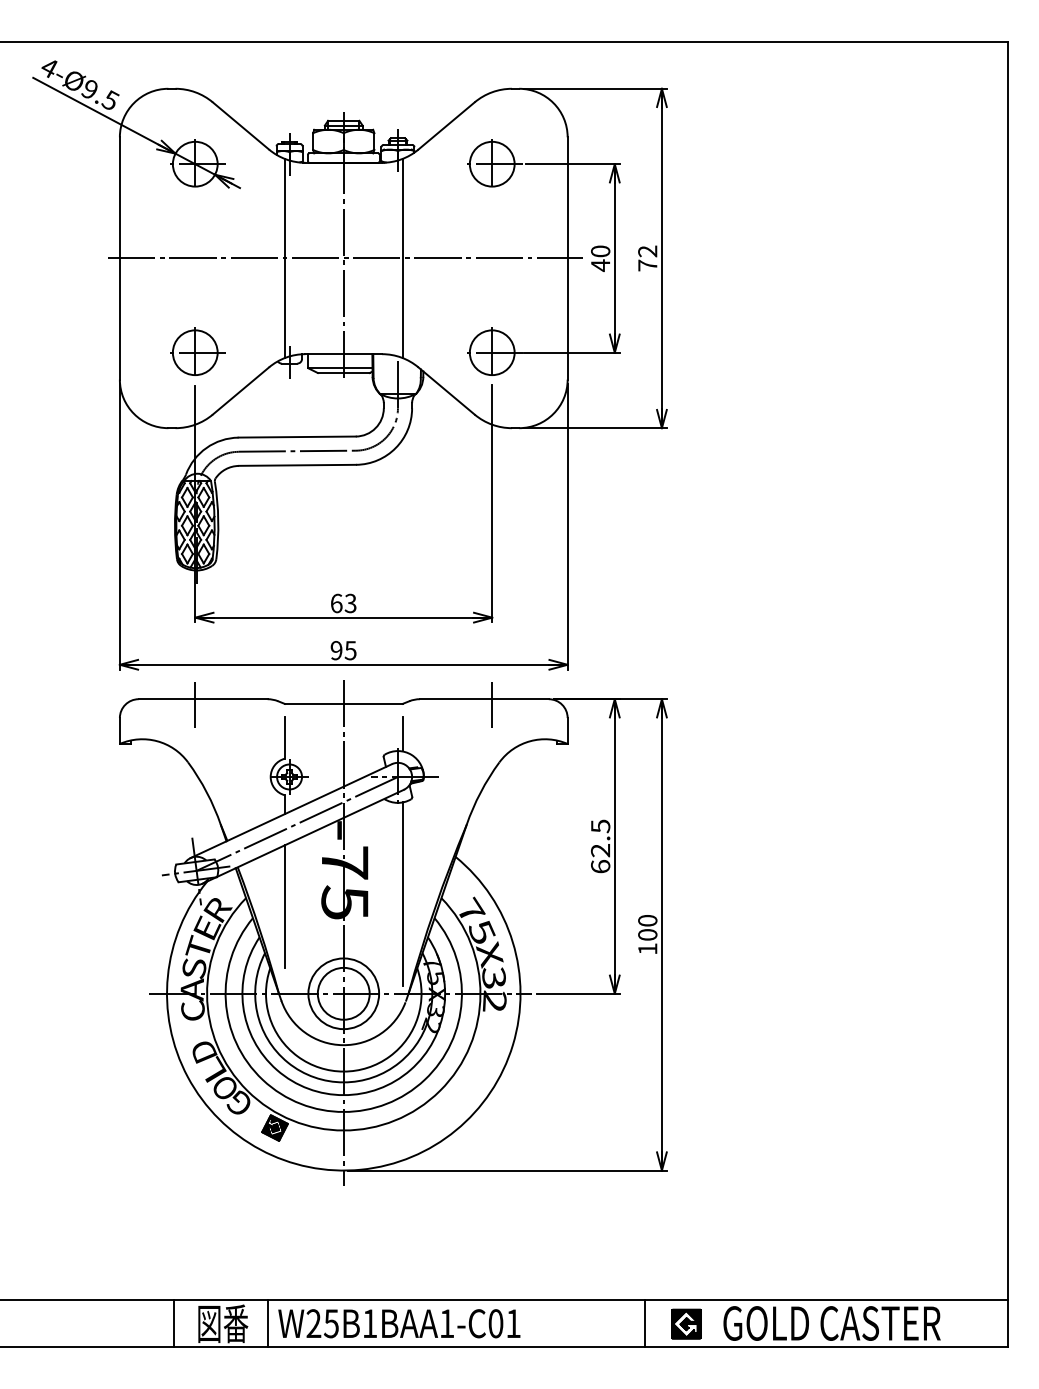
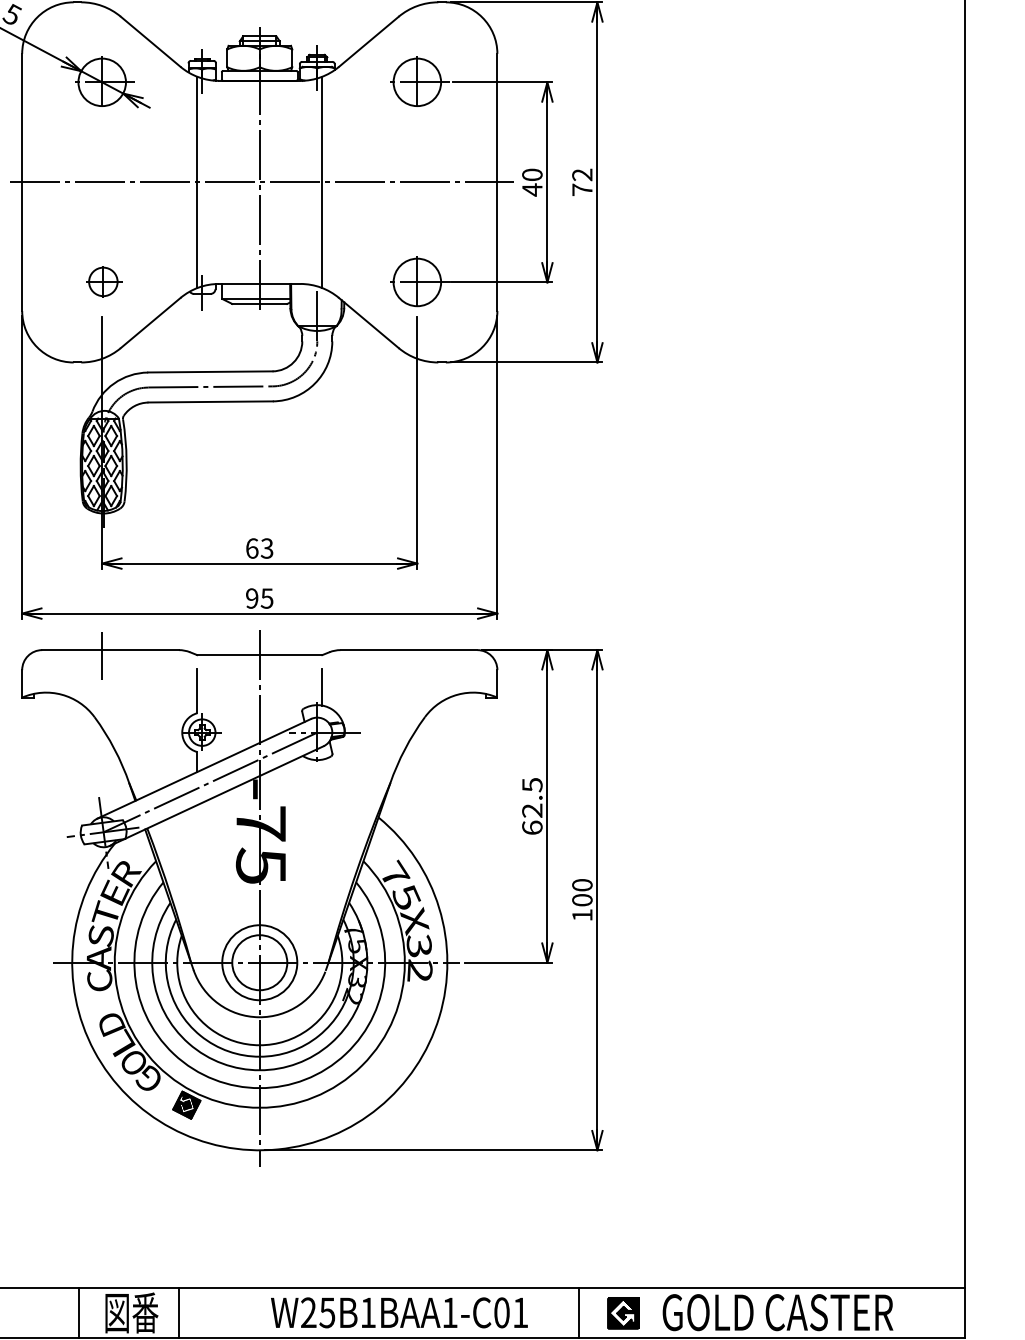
part: (197, 351) -> (104, 281), size x0.6
line: (492, 704) -> (417, 655), removed
line: (402, 894) -> (322, 857), removed
line: (284, 906) -> (196, 870), removed
text: (399, 1323) -> (399, 1312), moved

